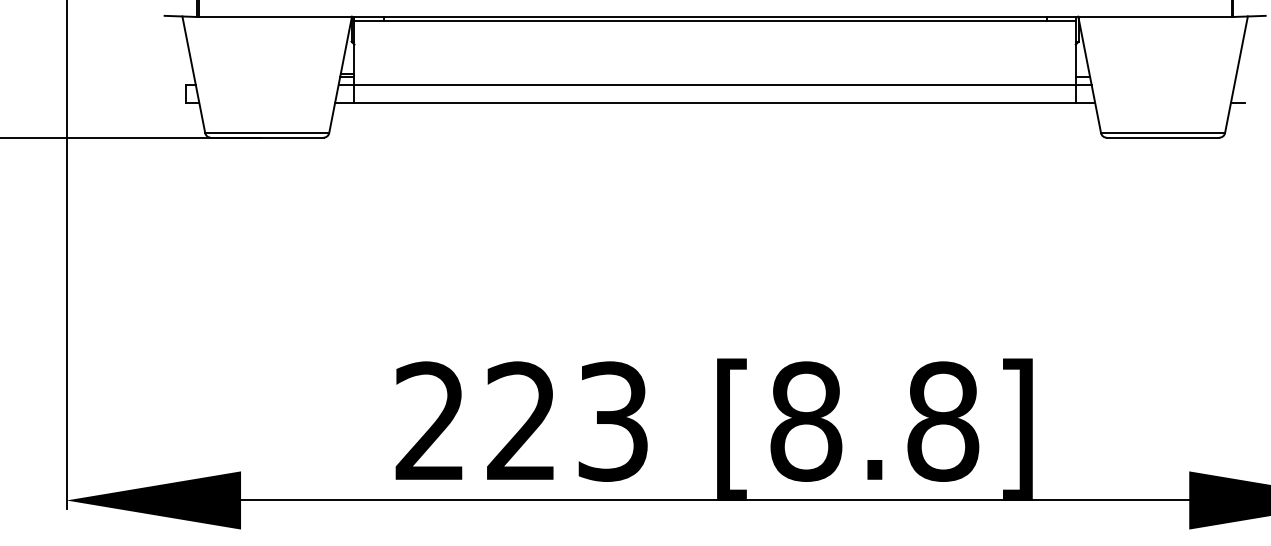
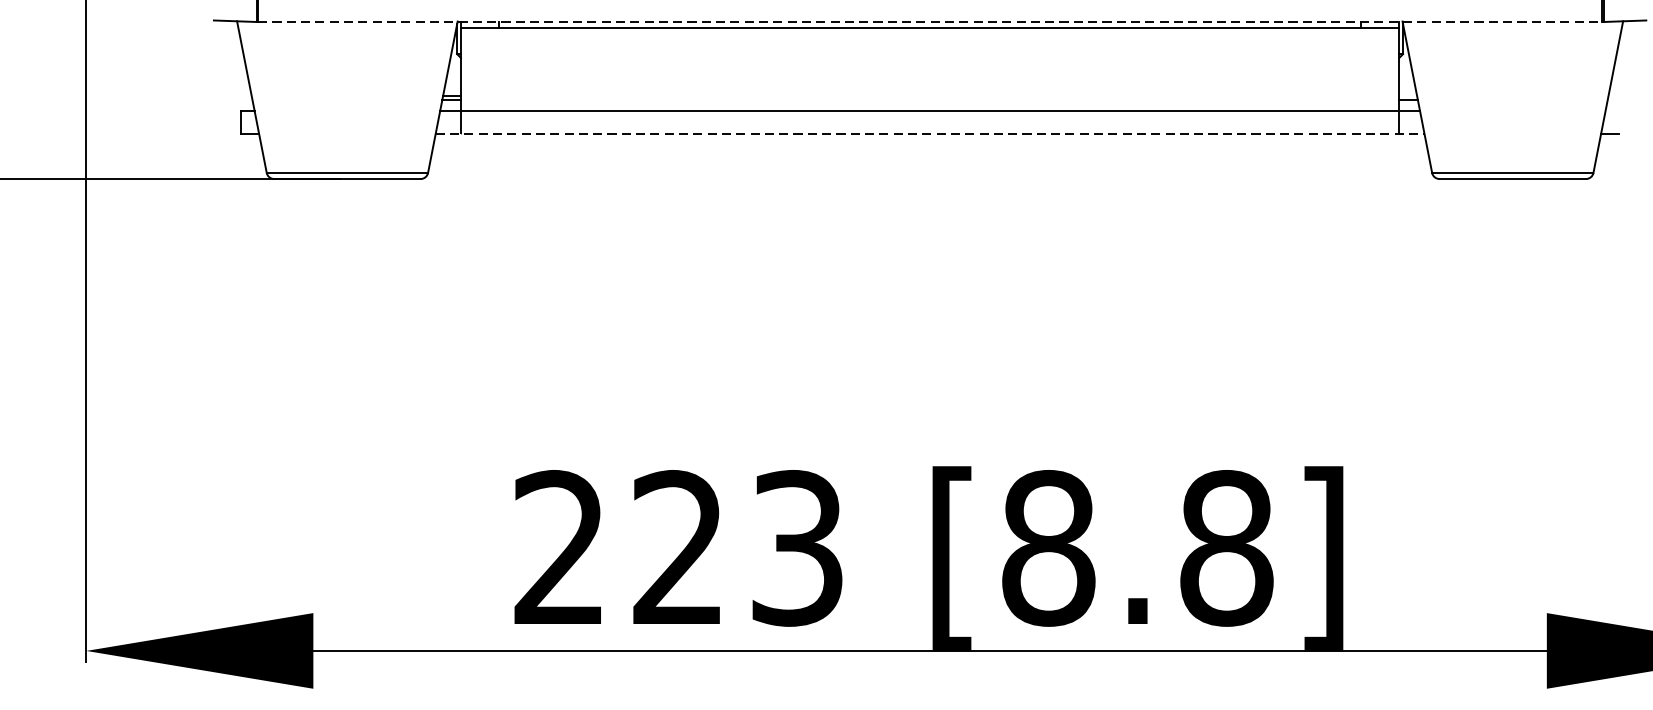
line: (715, 16) -> (930, 21), solid -> dashed
line: (715, 102) -> (930, 133), solid -> dashed

